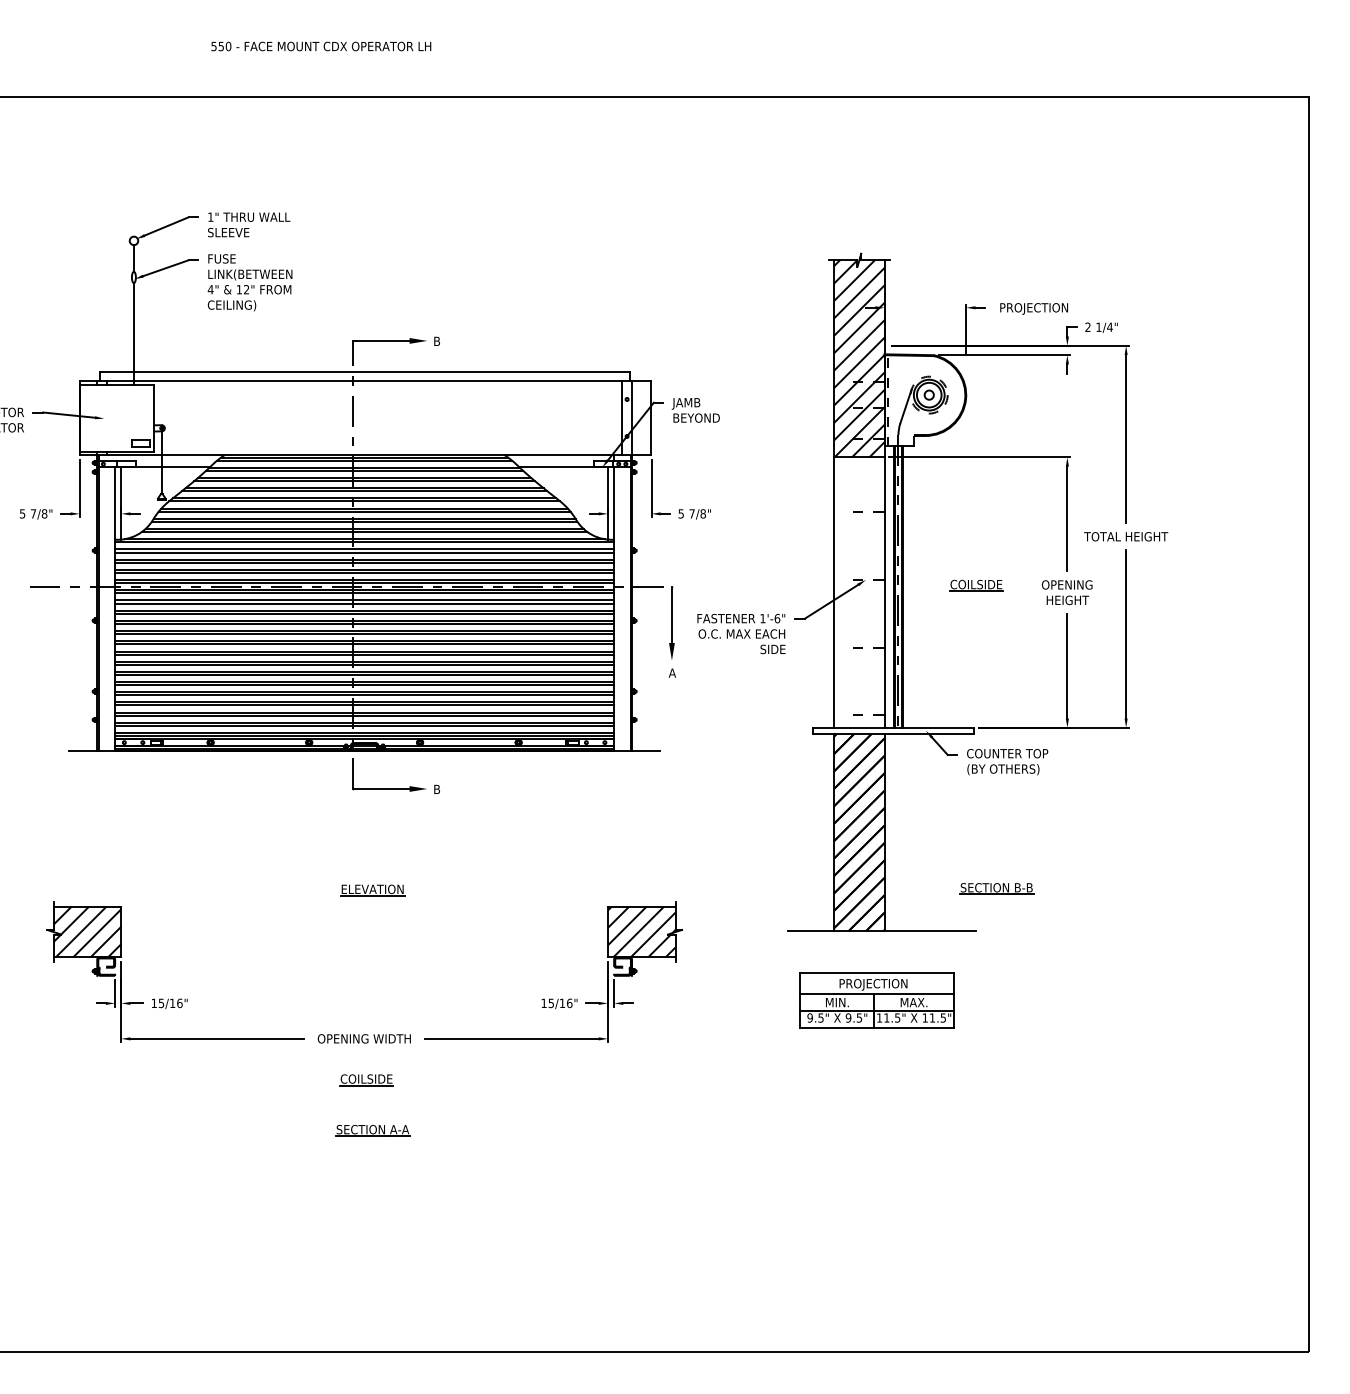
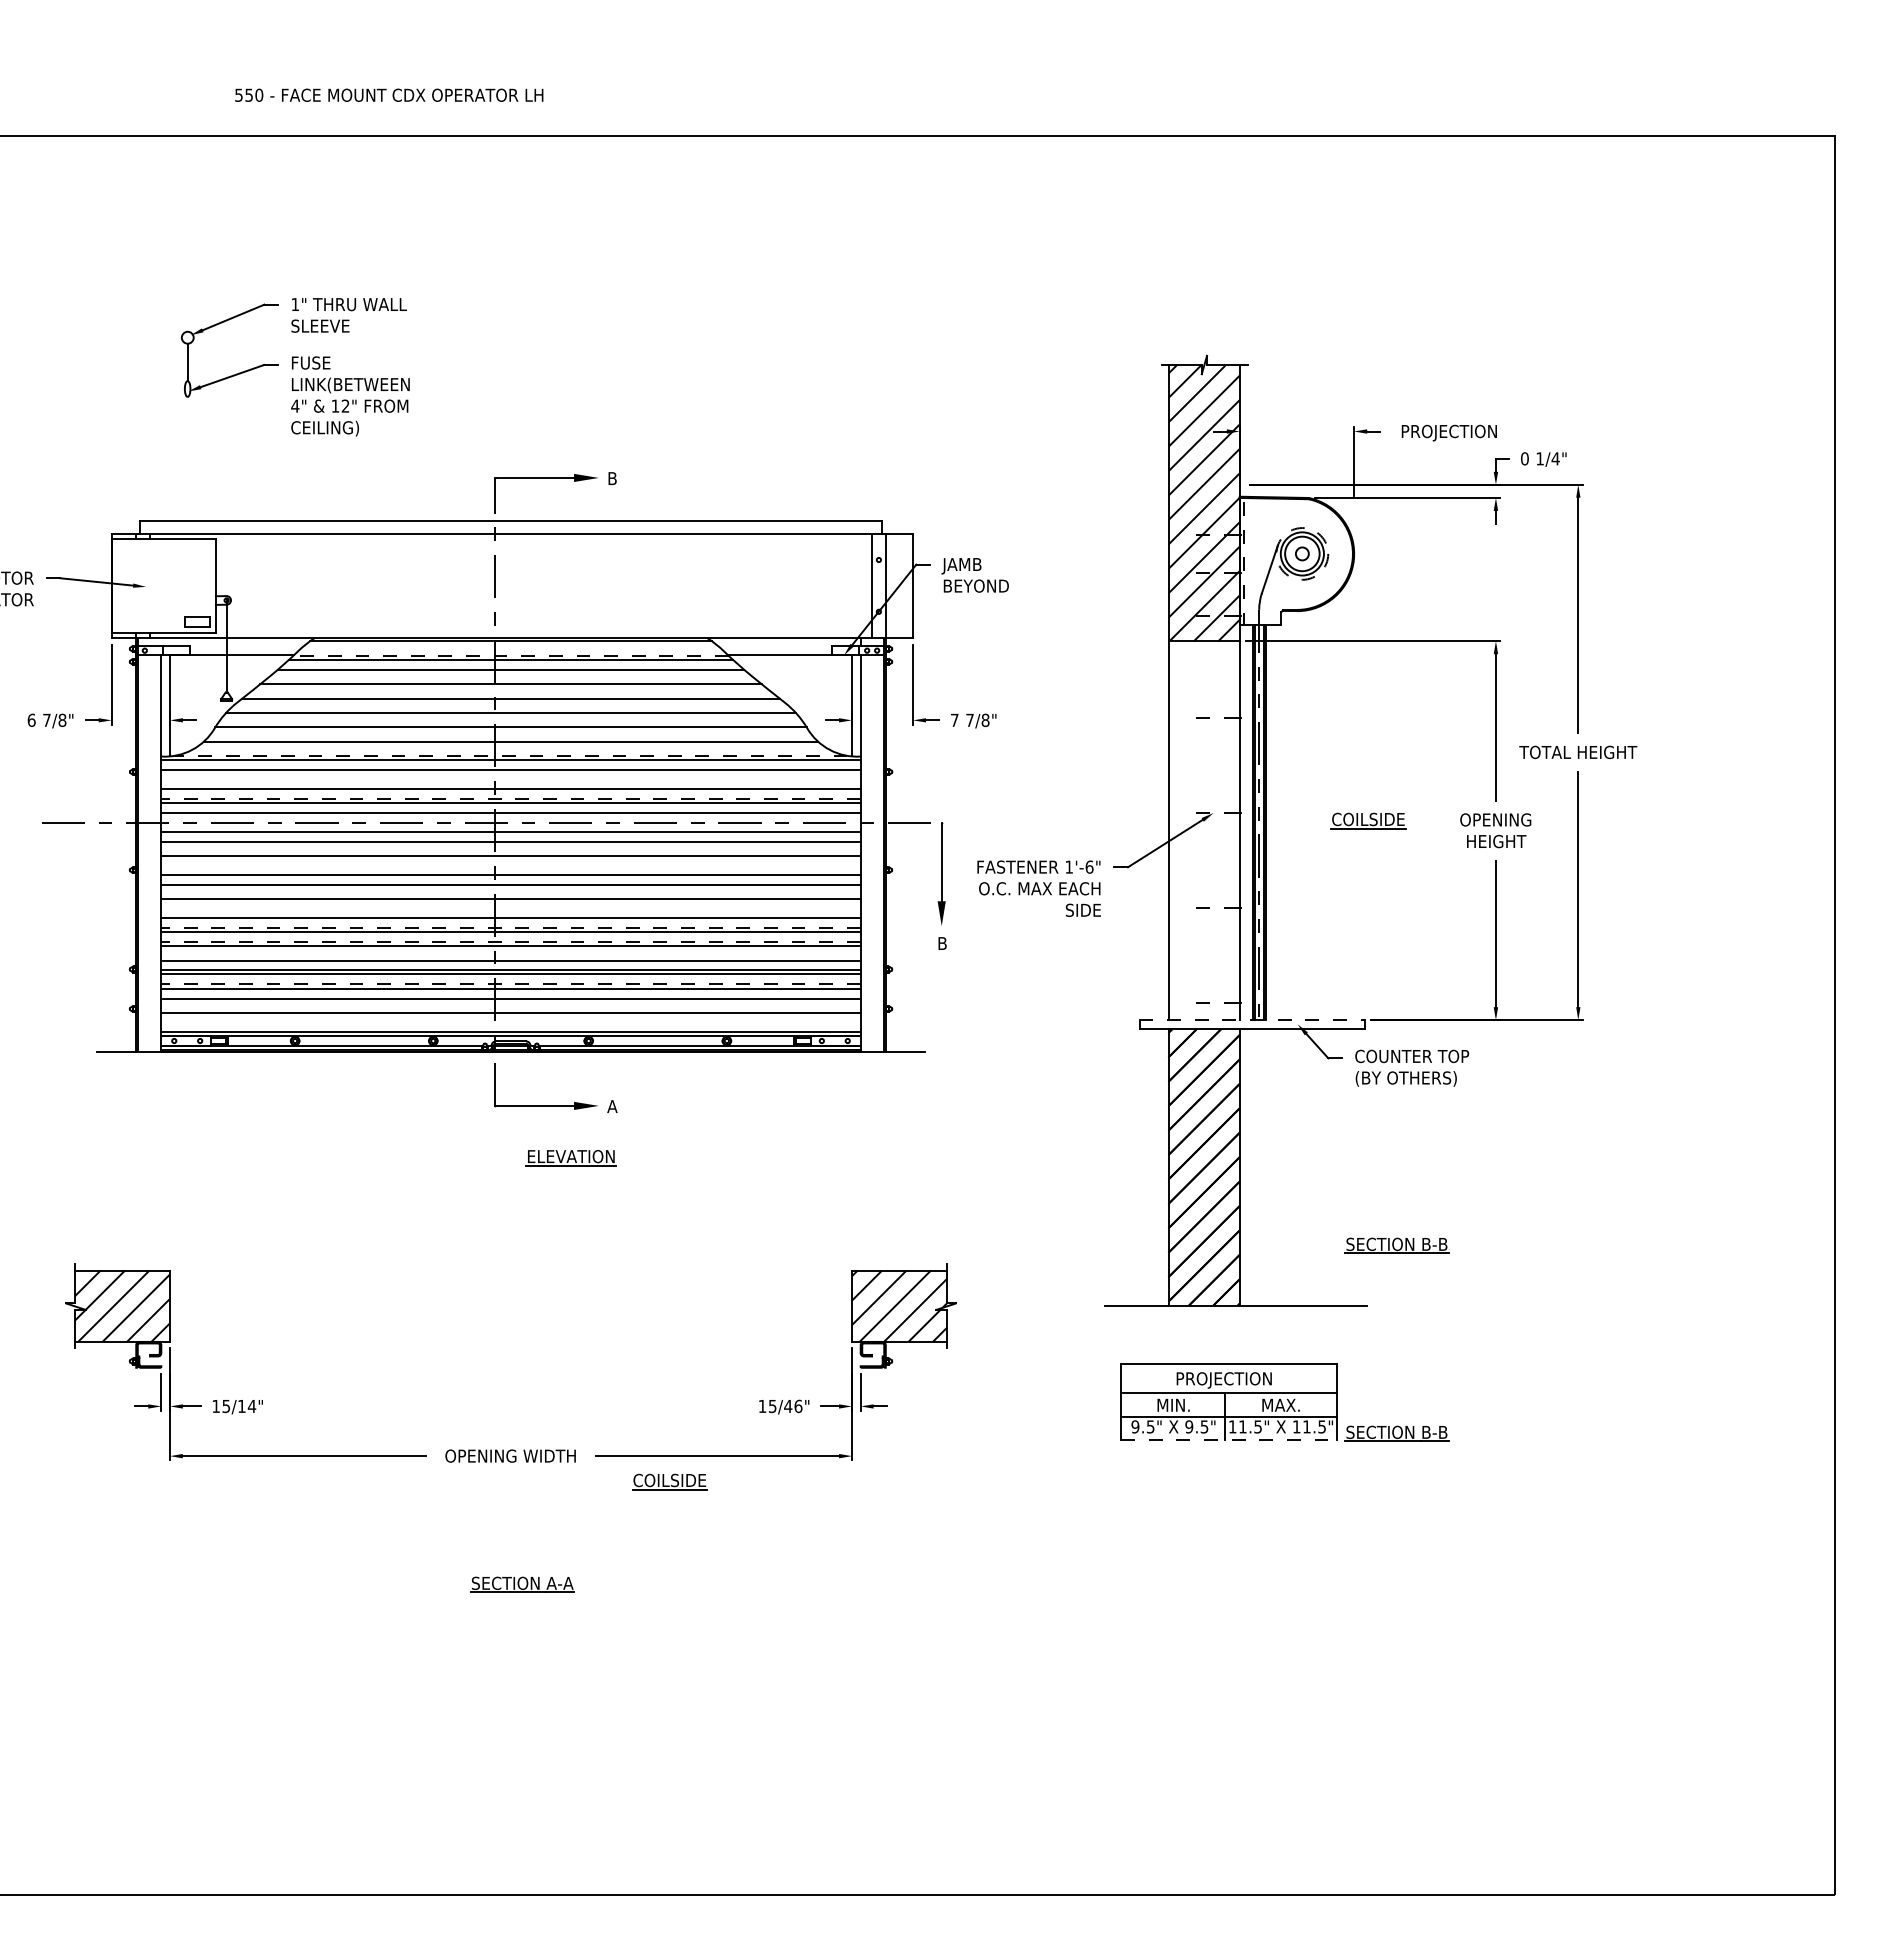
text: (321, 45) -> (389, 94), moved
text: (1087, 327) -> (1524, 458), 2 -> 0
line: (133, 333) -> (187, 467), removed
line: (364, 460) -> (510, 645), removed
line: (364, 467) -> (511, 655), solid -> dashed
line: (364, 481) -> (510, 674), removed
line: (364, 491) -> (510, 688), removed
line: (364, 501) -> (510, 702), removed
line: (364, 511) -> (510, 717), removed
text: (22, 513) -> (31, 719), 5 -> 6
text: (681, 513) -> (954, 720), 5 -> 7
line: (364, 521) -> (510, 731), removed
line: (364, 531) -> (510, 745), removed
line: (364, 538) -> (510, 755), solid -> dashed
line: (364, 552) -> (510, 774), removed
line: (364, 559) -> (510, 784), removed
line: (364, 569) -> (511, 798), solid -> dashed
line: (364, 583) -> (510, 817), removed
line: (364, 590) -> (510, 827), removed
line: (364, 603) -> (510, 846), removed
line: (364, 613) -> (510, 860), removed
line: (364, 621) -> (510, 870), removed
line: (364, 634) -> (510, 889), removed
line: (364, 644) -> (510, 903), removed
line: (364, 651) -> (510, 913), removed
line: (364, 661) -> (511, 927), solid -> dashed
line: (364, 671) -> (511, 941), solid -> dashed
text: (672, 673) -> (942, 943), A -> B
line: (364, 682) -> (510, 956), removed
line: (364, 702) -> (511, 984), solid -> dashed
line: (364, 715) -> (510, 1003), removed
line: (364, 725) -> (510, 1017), removed
line: (893, 728) -> (1252, 1020), solid -> dashed
line: (364, 733) -> (510, 1027), removed
text: (437, 789) -> (612, 1106), B -> A
part: (372, 890) -> (570, 1158), moved
text: (179, 1003) -> (251, 1406), 15/16" -> 15/14"
text: (562, 1003) -> (788, 1406), 15/16" -> 15/46"
part: (996, 1022) -> (1396, 1433), added
line: (877, 1027) -> (1229, 1440), solid -> dashed
part: (366, 1079) -> (669, 1481), moved

